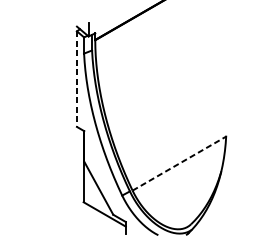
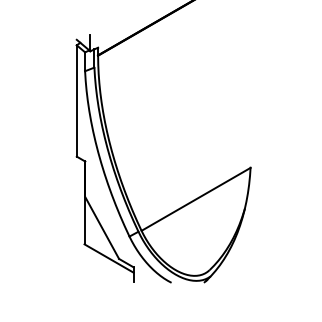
line: (76, 79) -> (76, 101), dashed -> solid
line: (179, 163) -> (196, 199), dashed -> solid

